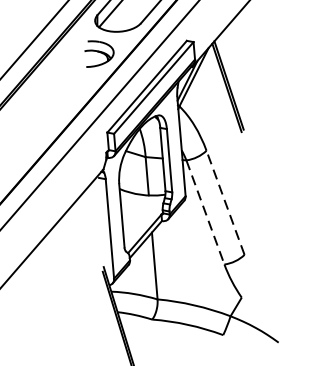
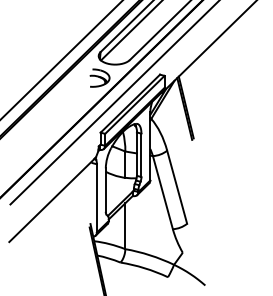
line: (226, 203) -> (177, 187), dashed -> solid
line: (204, 212) -> (162, 192), dashed -> solid

